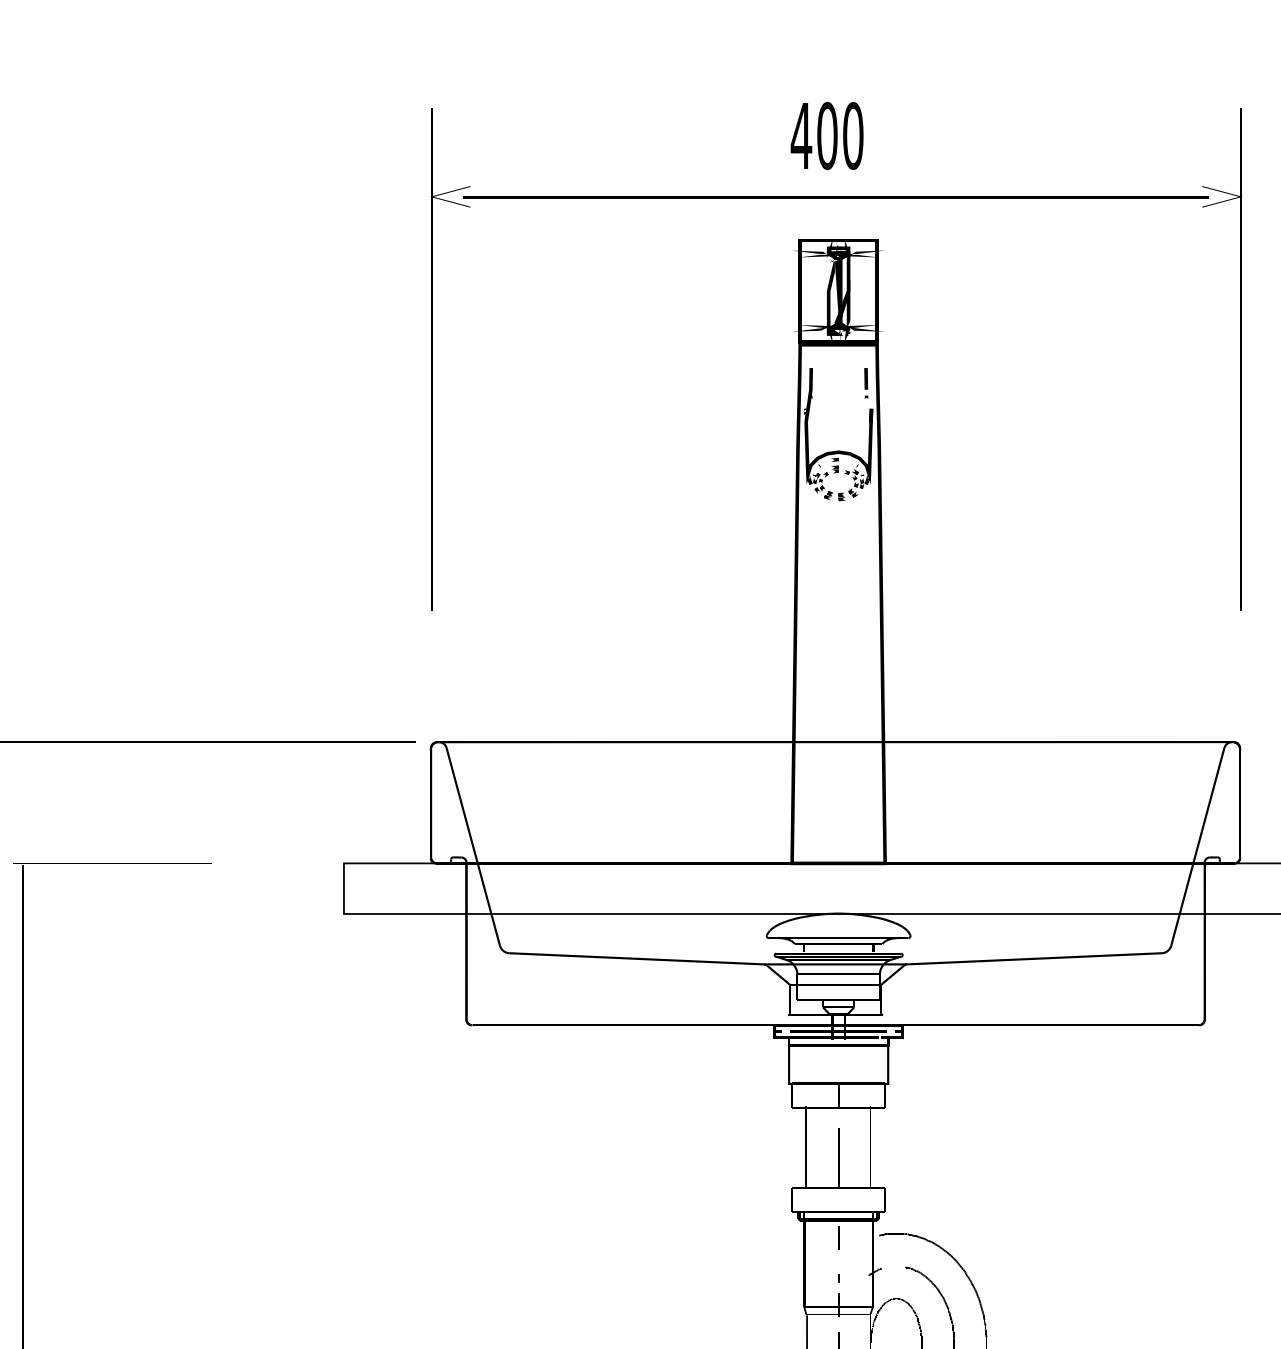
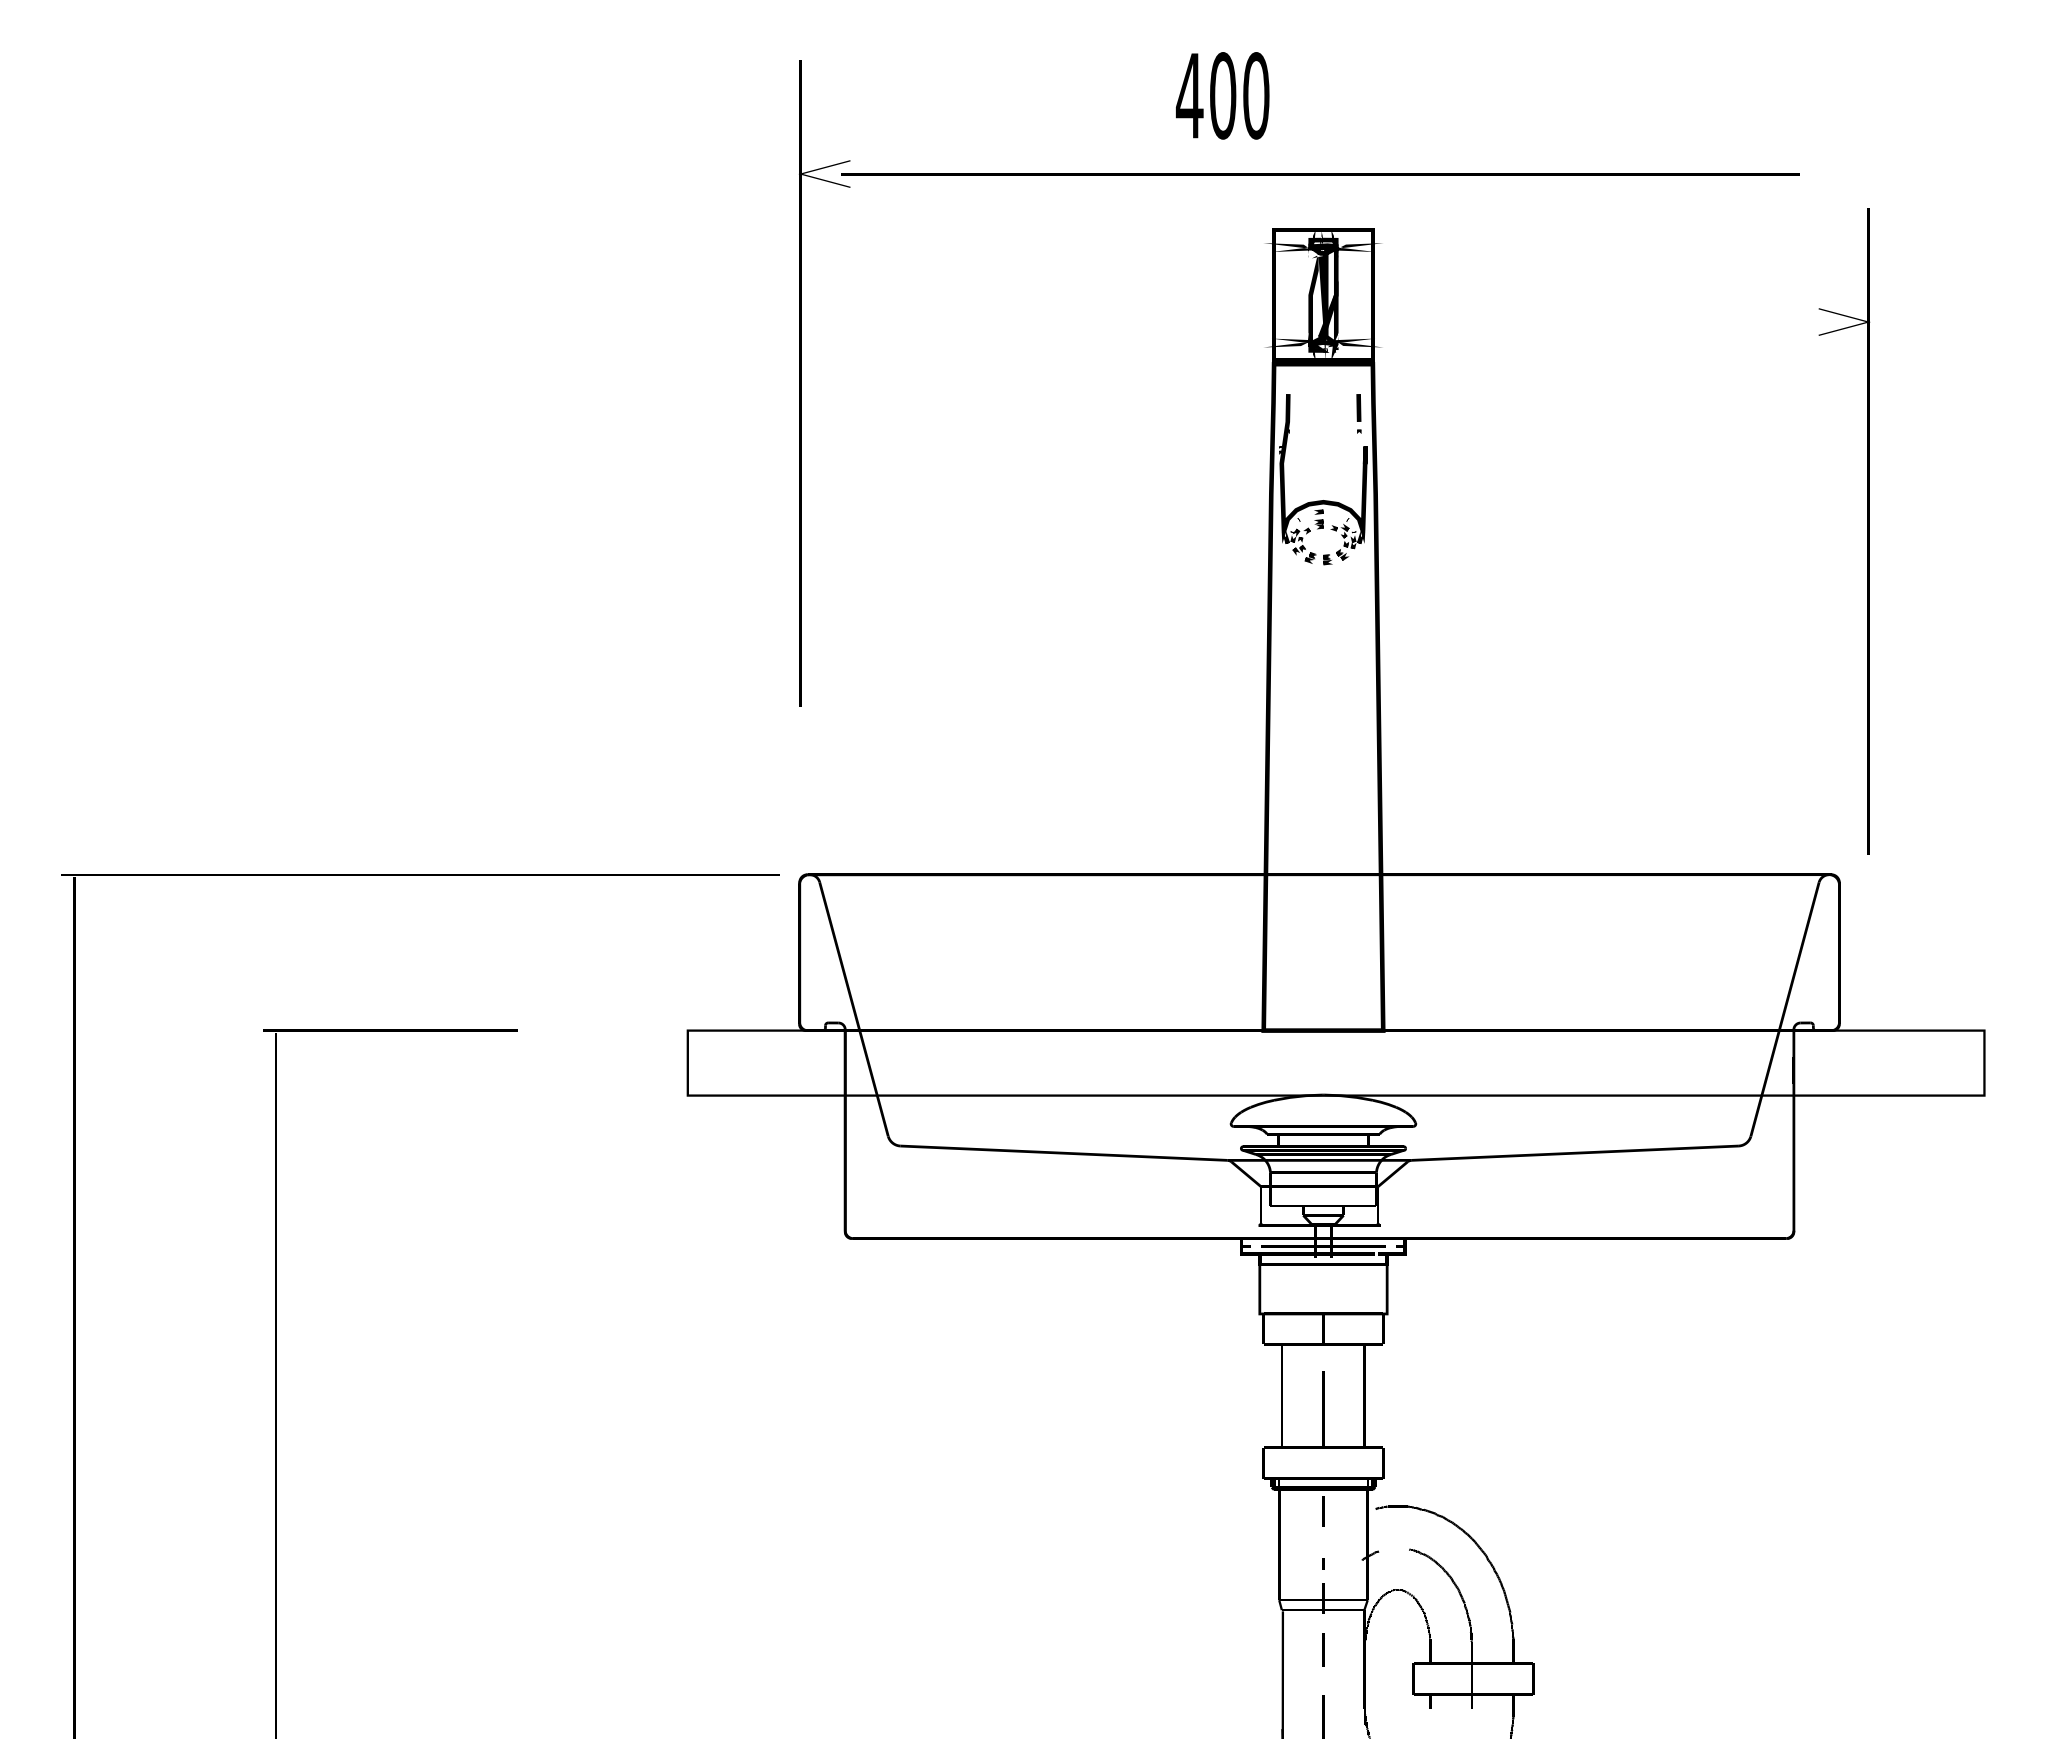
text: (826, 135) -> (1222, 95), moved
part: (1240, 359) -> (1867, 531), moved

